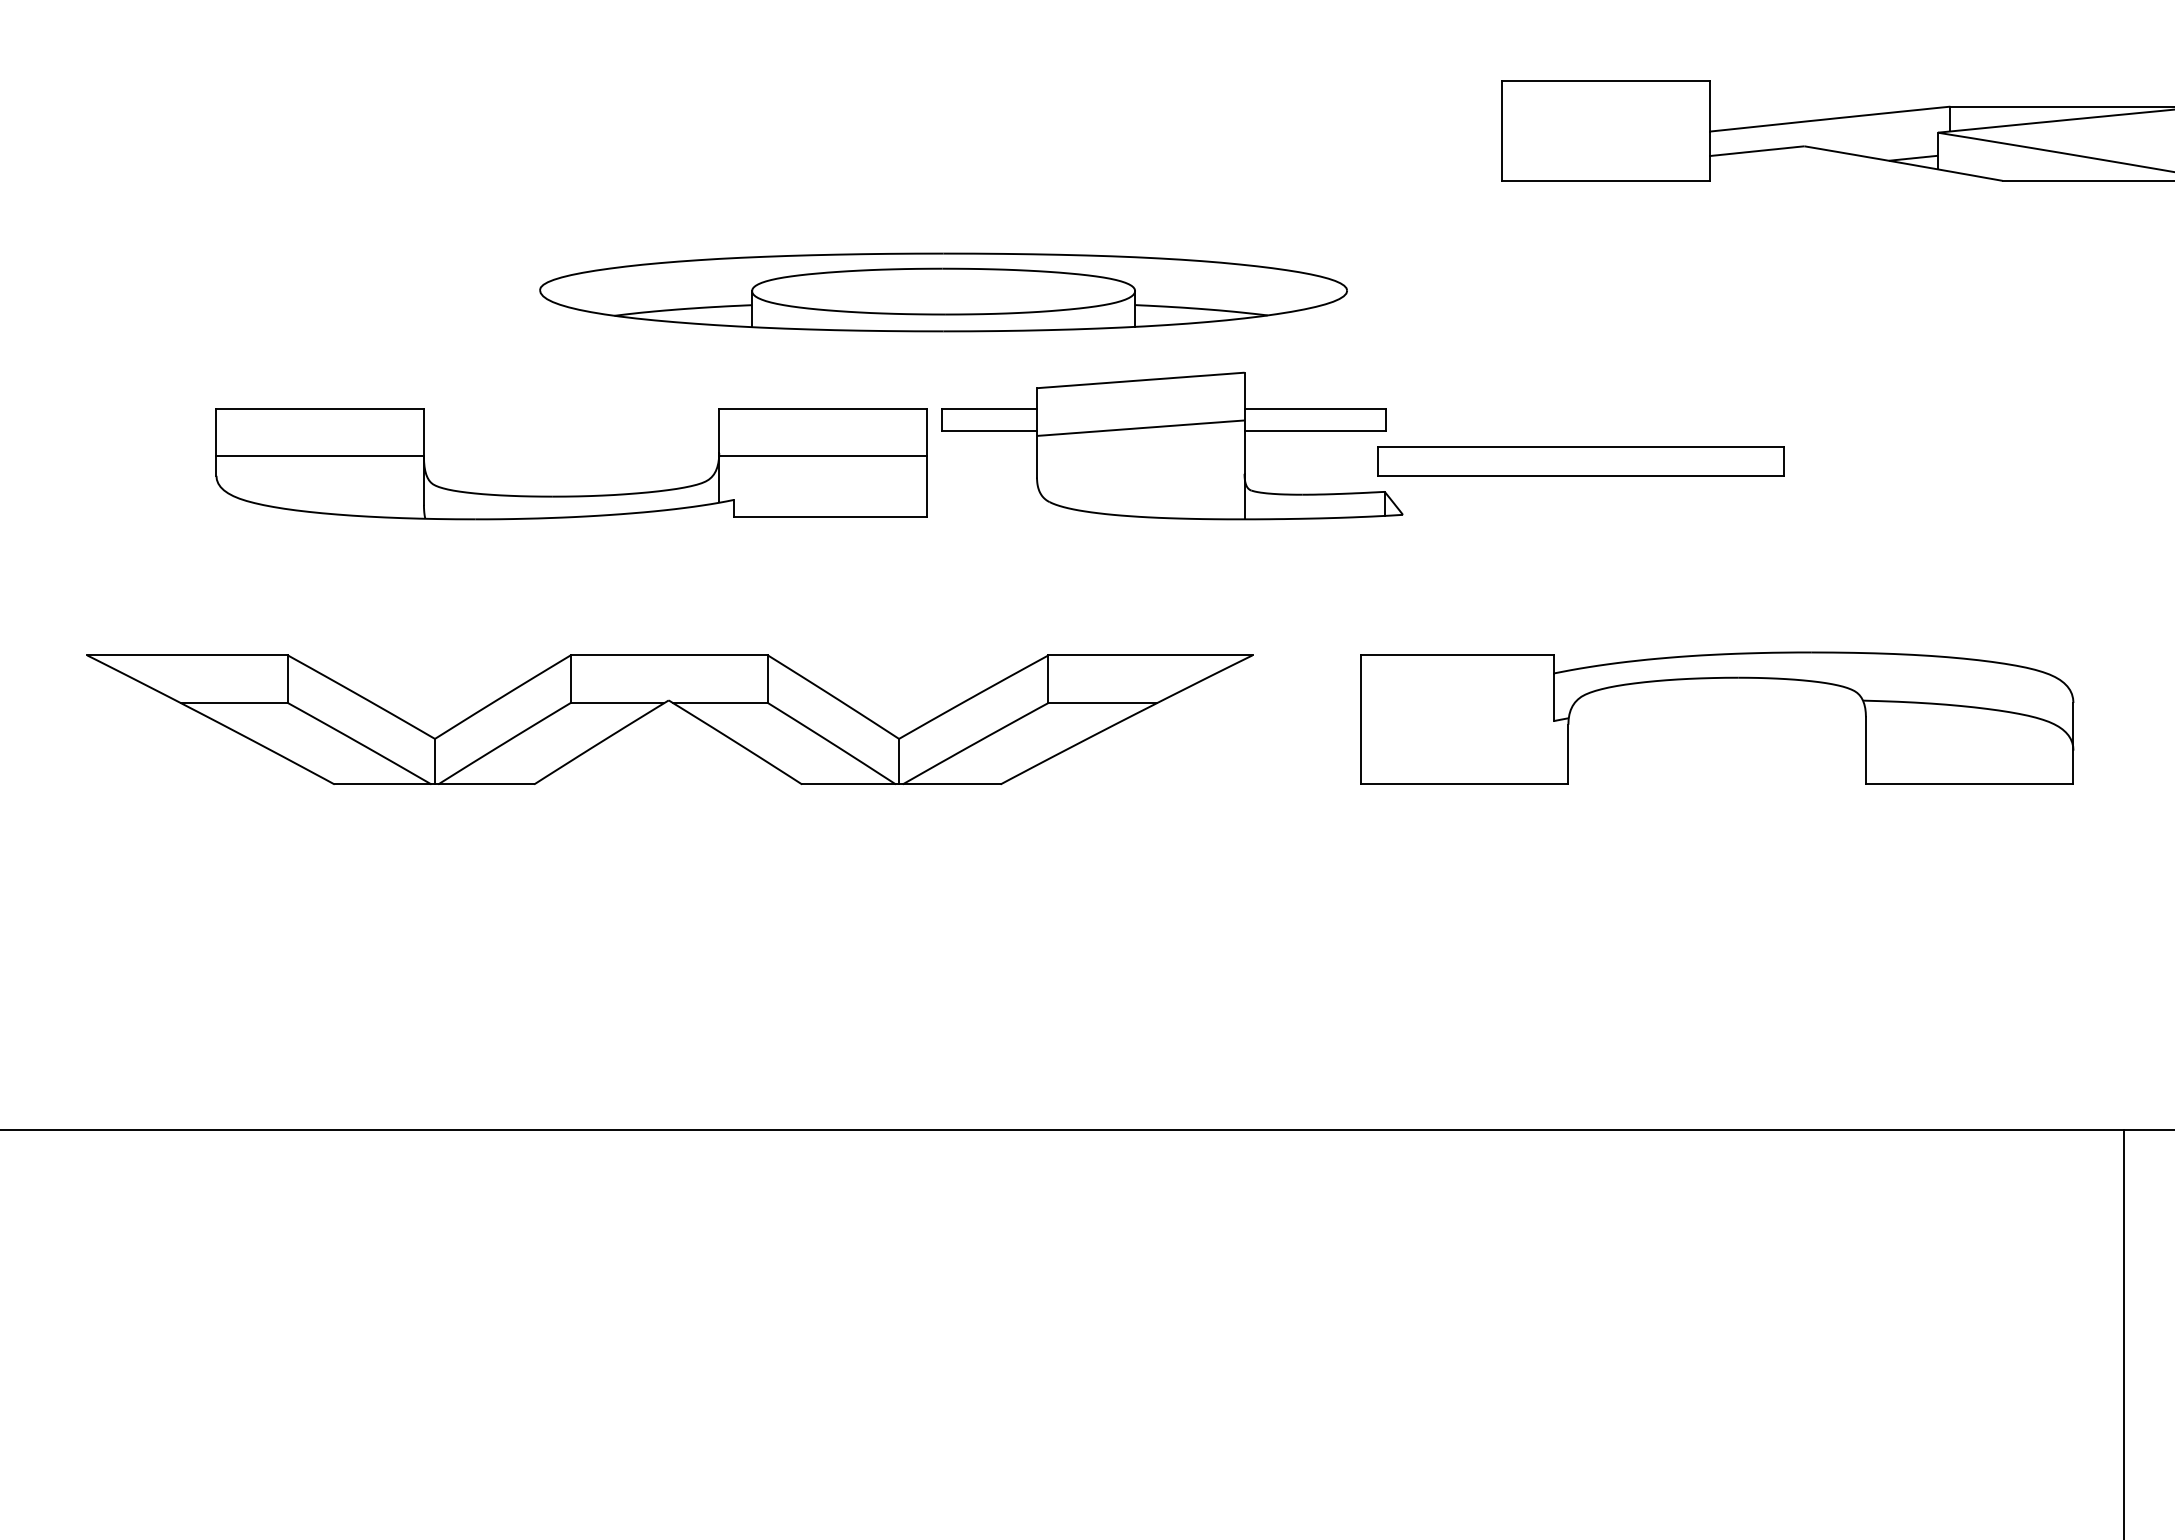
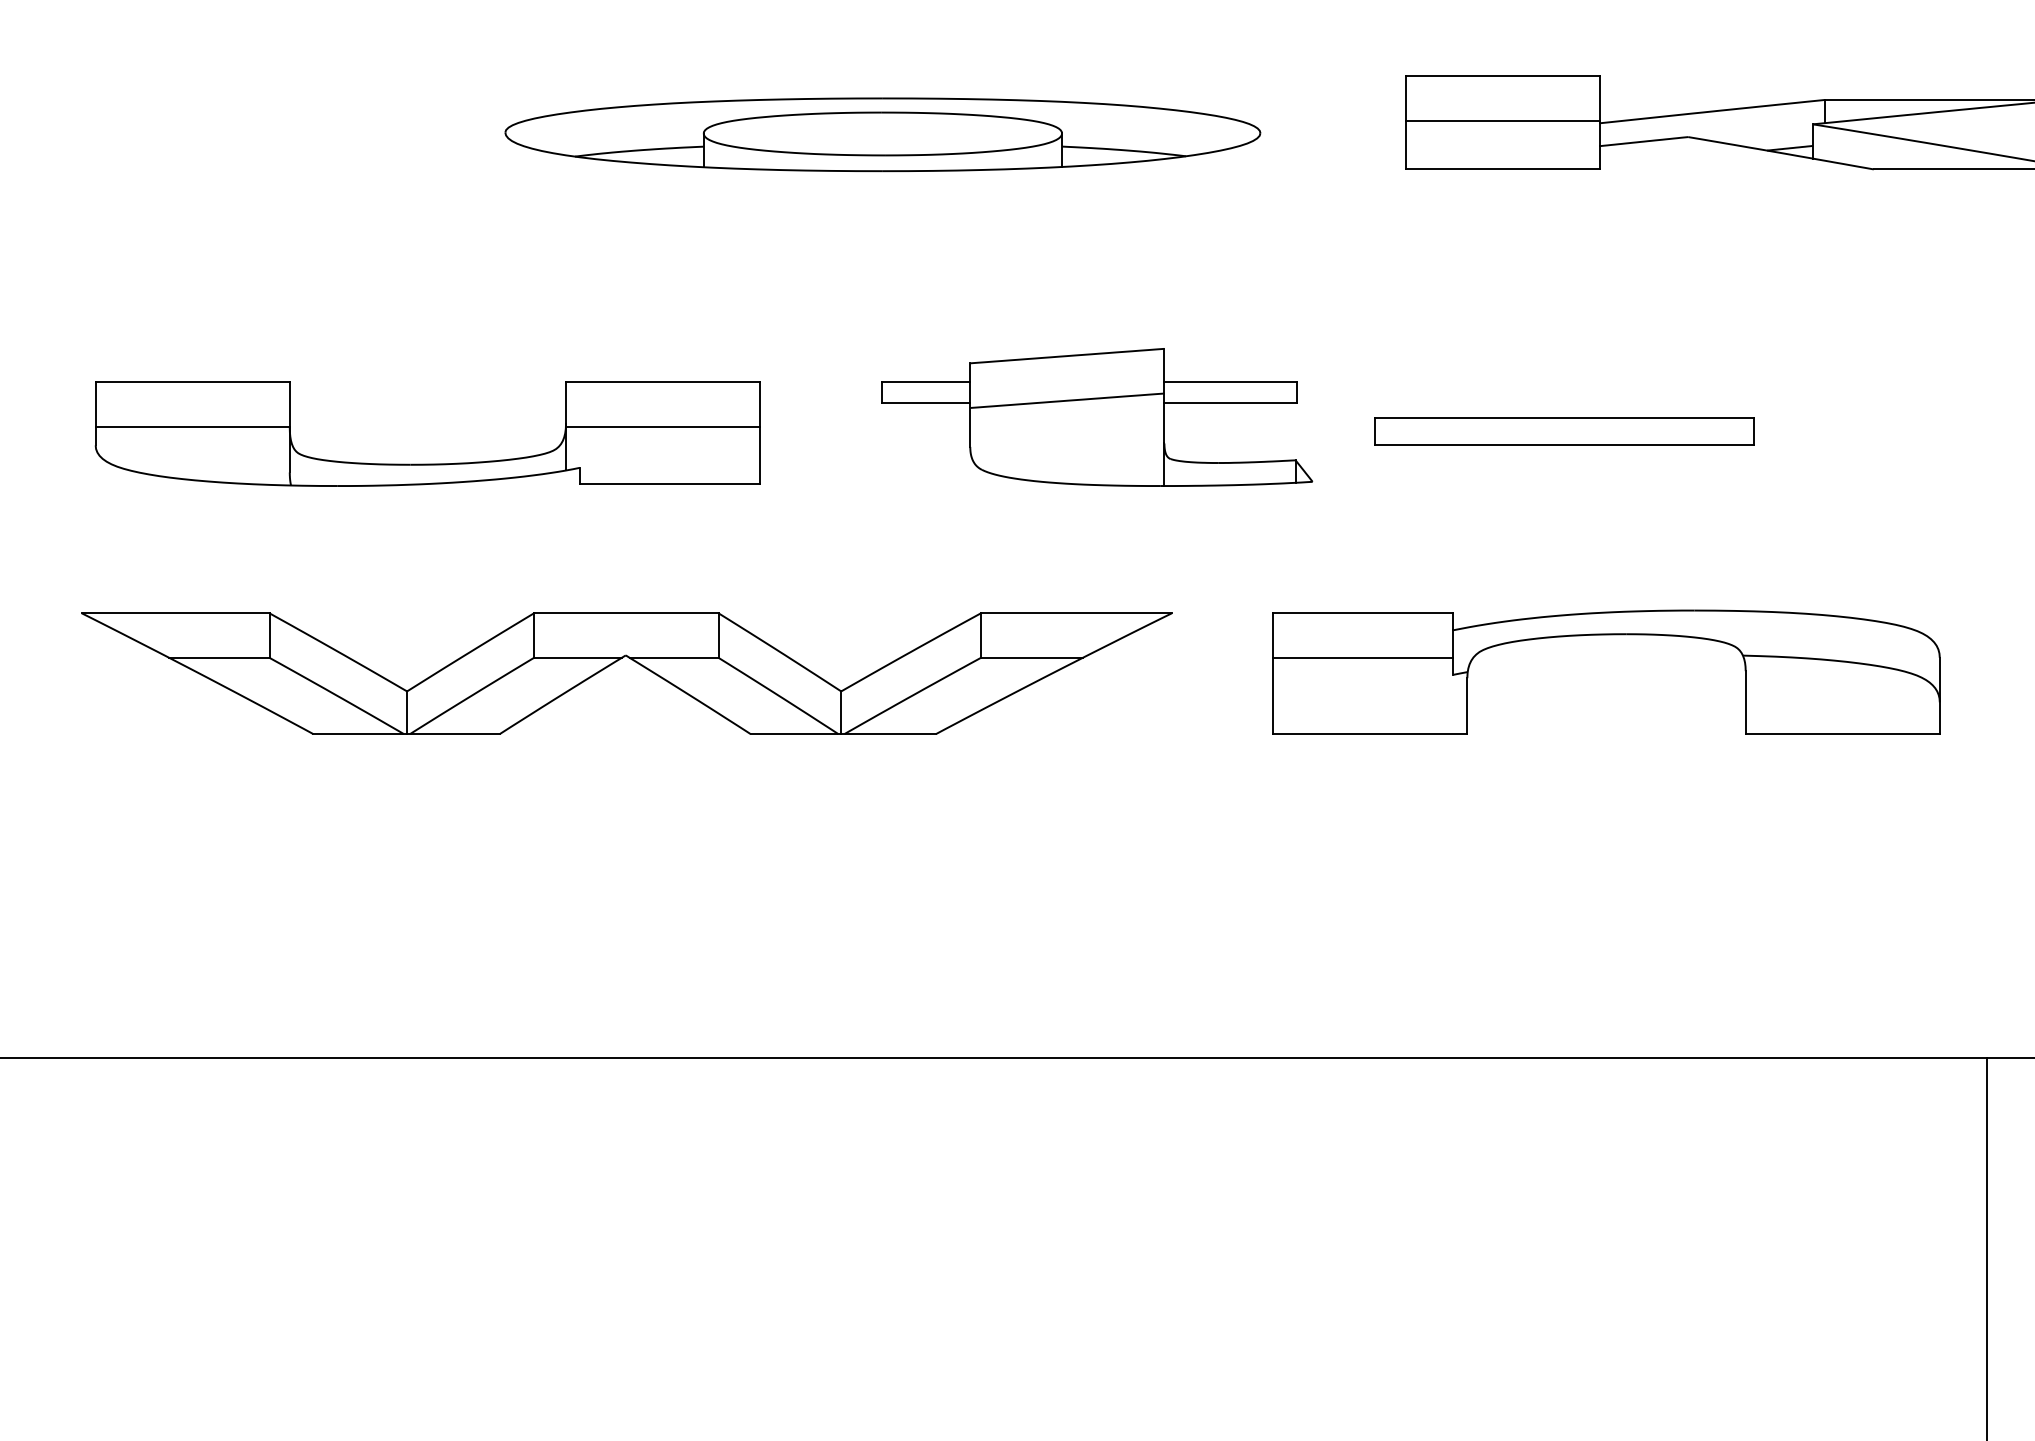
line: (1605, 128) -> (1502, 120), added
part: (943, 292) -> (882, 134), moved
part: (1581, 461) -> (1564, 431), moved
part: (571, 495) -> (427, 463), moved
line: (1457, 702) -> (1363, 657), added

